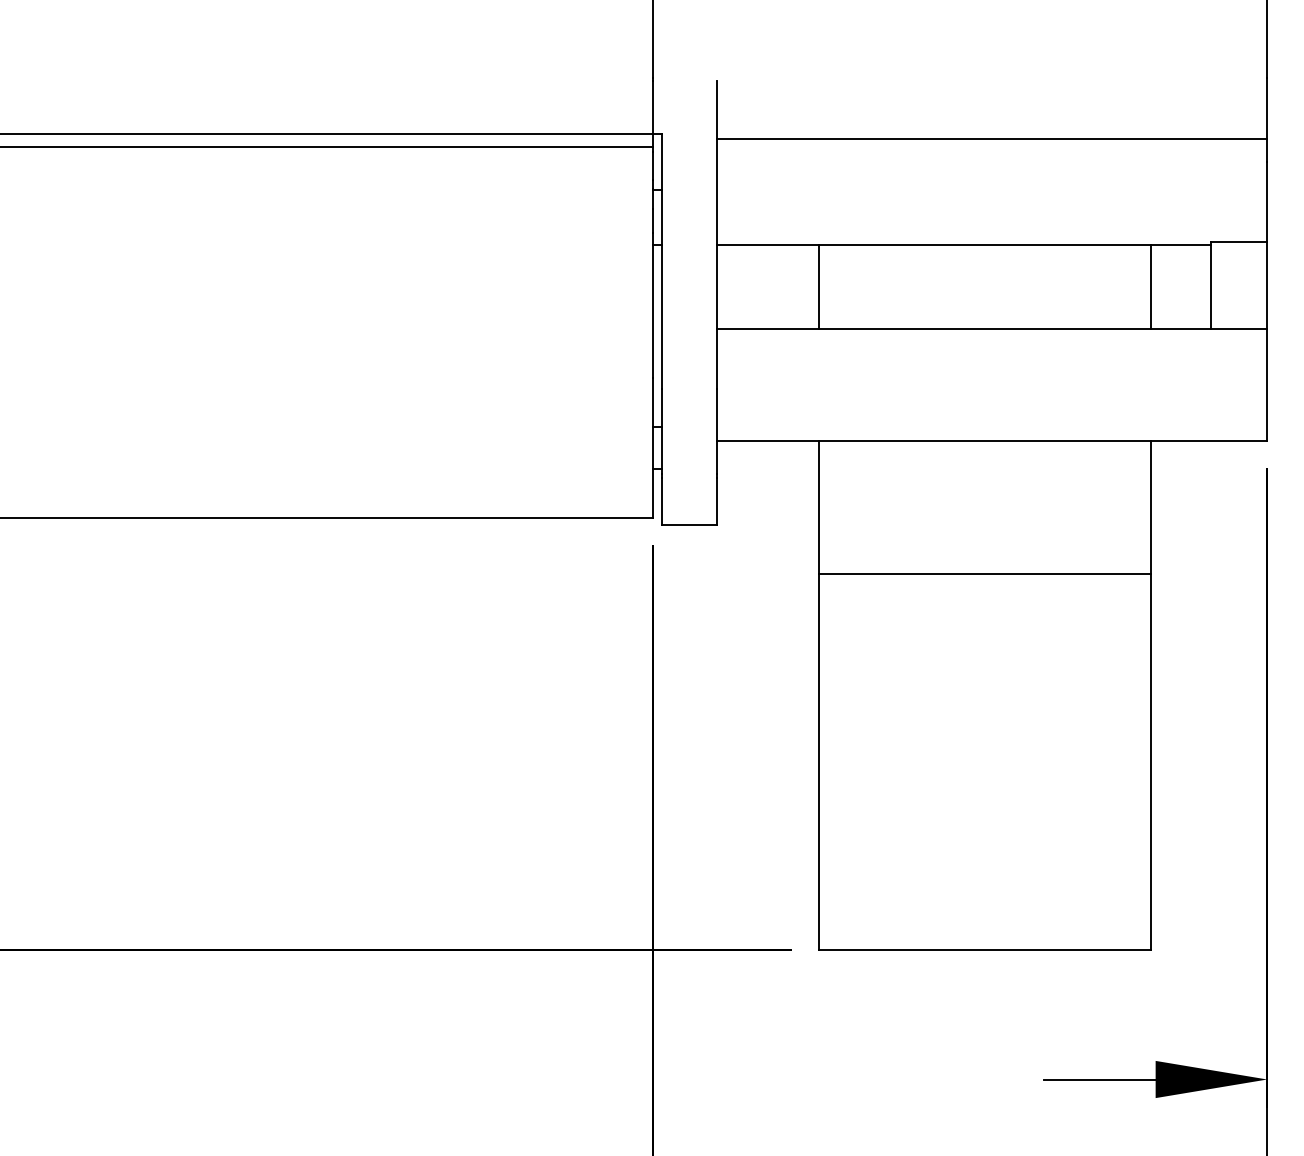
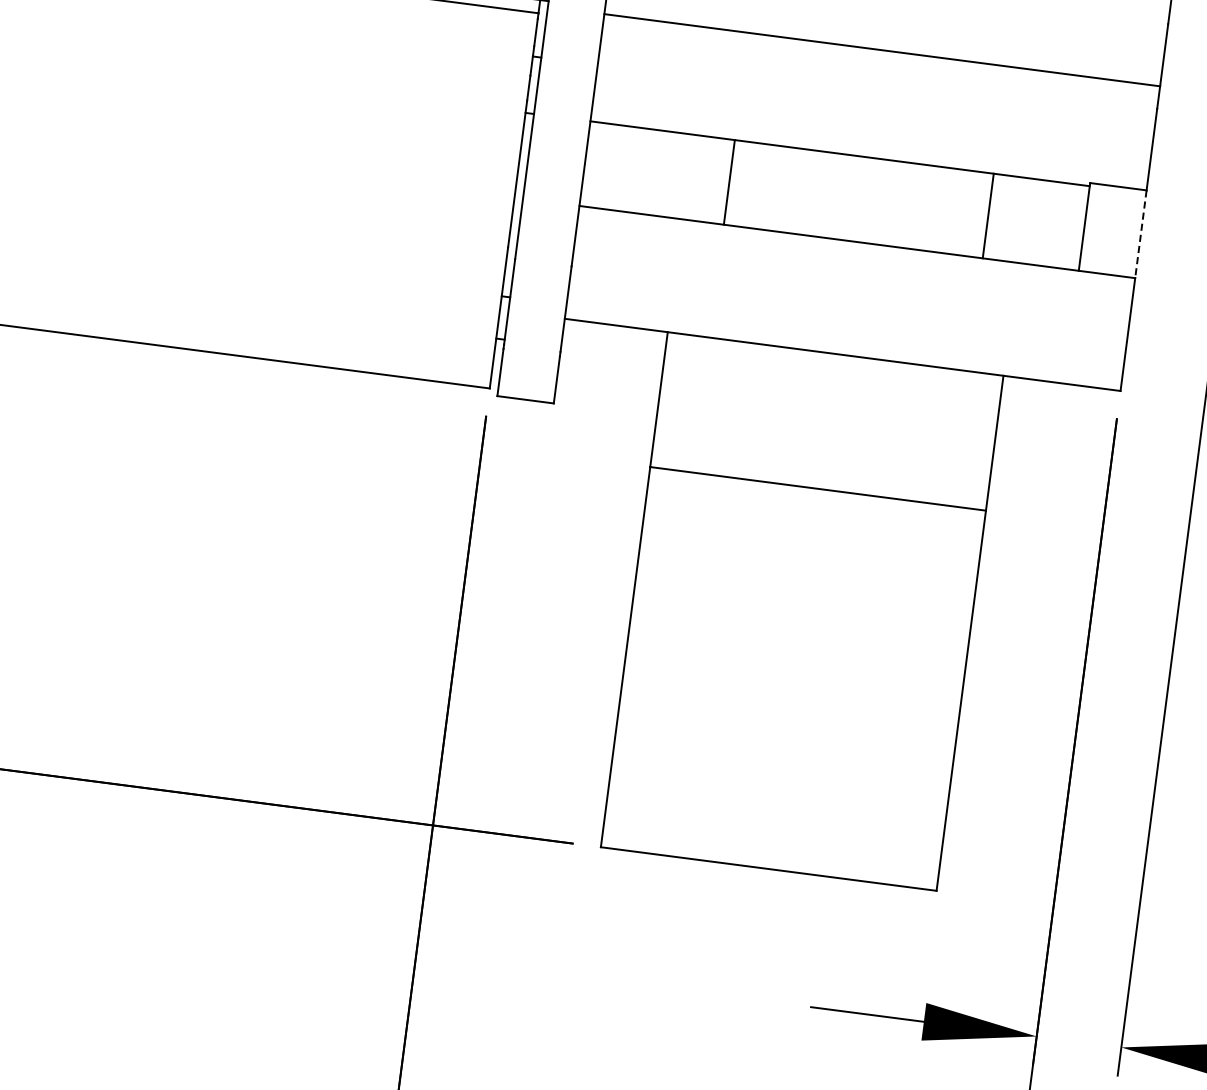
line: (1267, 286) -> (1141, 235), solid -> dashed
line: (819, 287) -> (729, 182), moved
line: (1151, 287) -> (988, 216), moved

